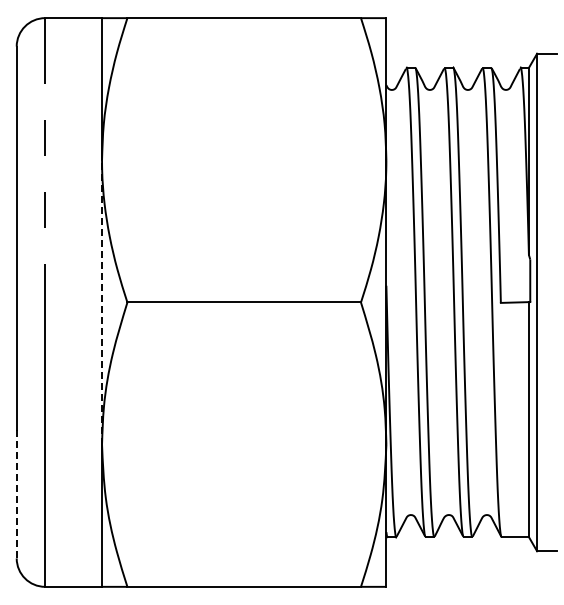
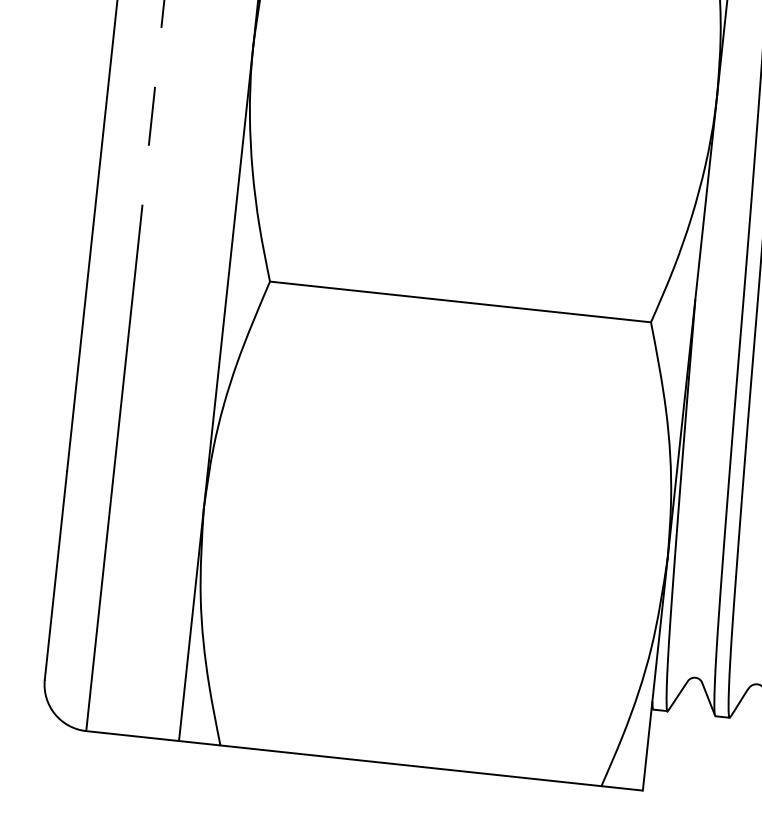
line: (102, 302) -> (229, 277), dashed -> solid
line: (16, 494) -> (55, 575), dashed -> solid

